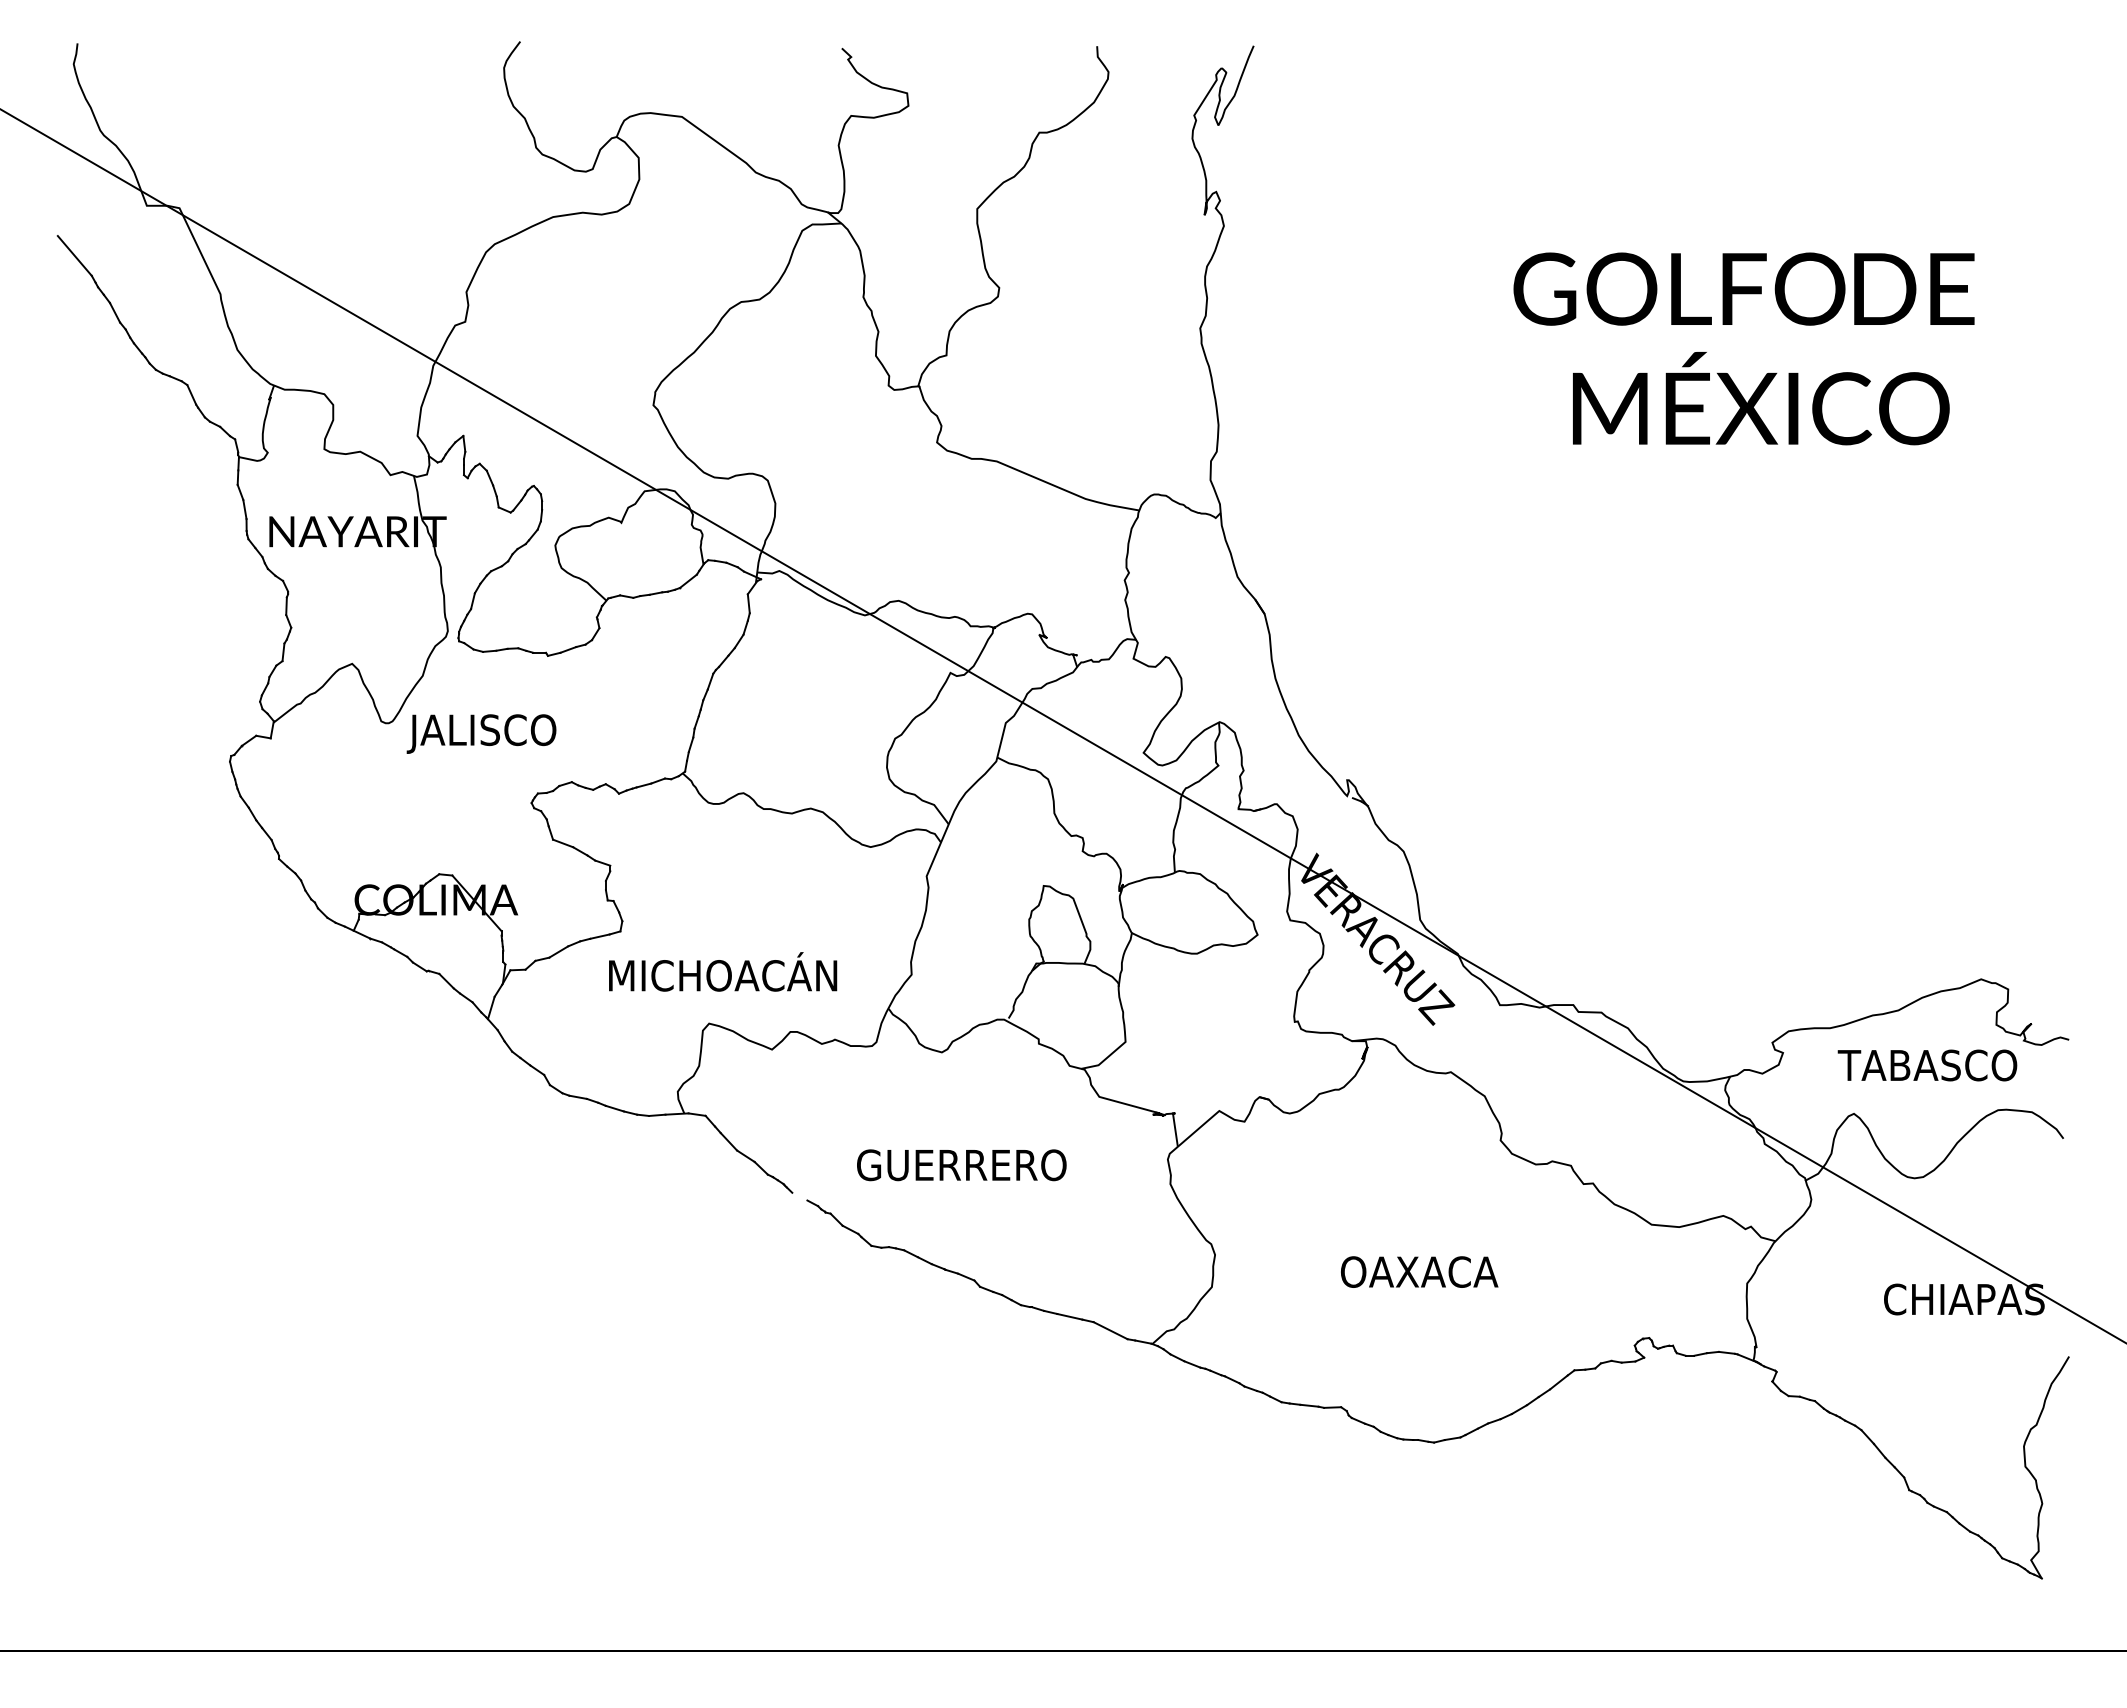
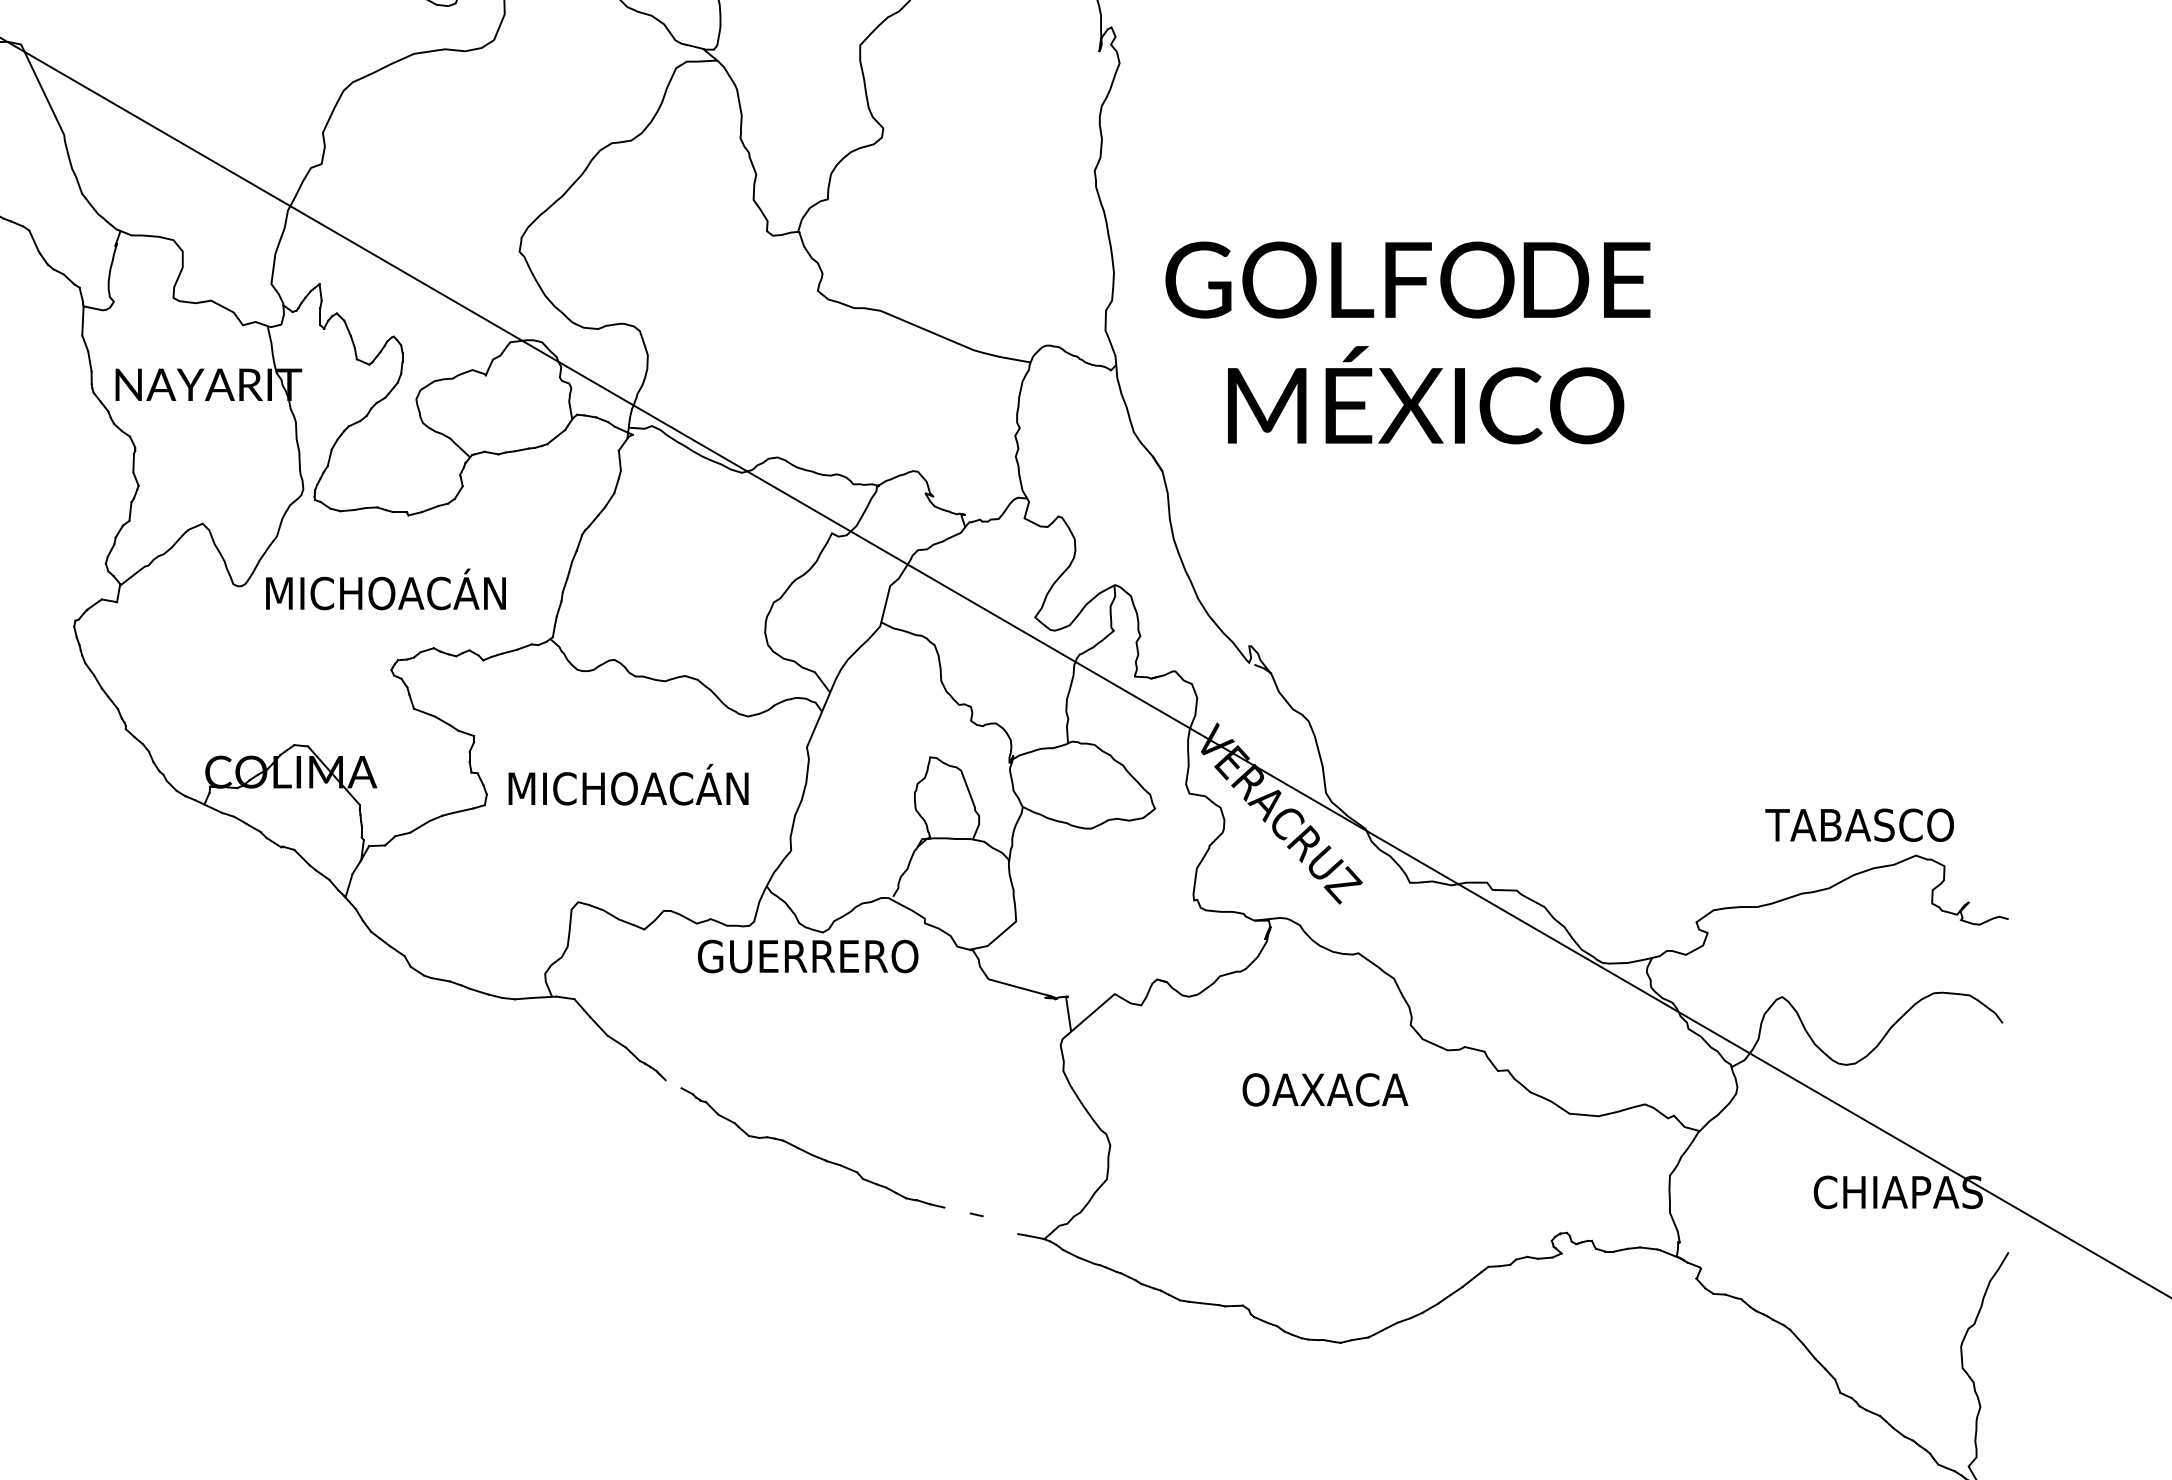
text: (1743, 348) -> (1407, 342), moved
text: (523, 729) -> (382, 592), JALISCO -> MICHOACÁN
text: (723, 971) -> (629, 784), moved
text: (1927, 1065) -> (1859, 825), moved
text: (961, 1165) -> (807, 956), moved
text: (1419, 1271) -> (1325, 1089), moved
line: (1069, 1316) -> (957, 1210), removed
line: (1110, 1330) -> (1000, 1224), removed

